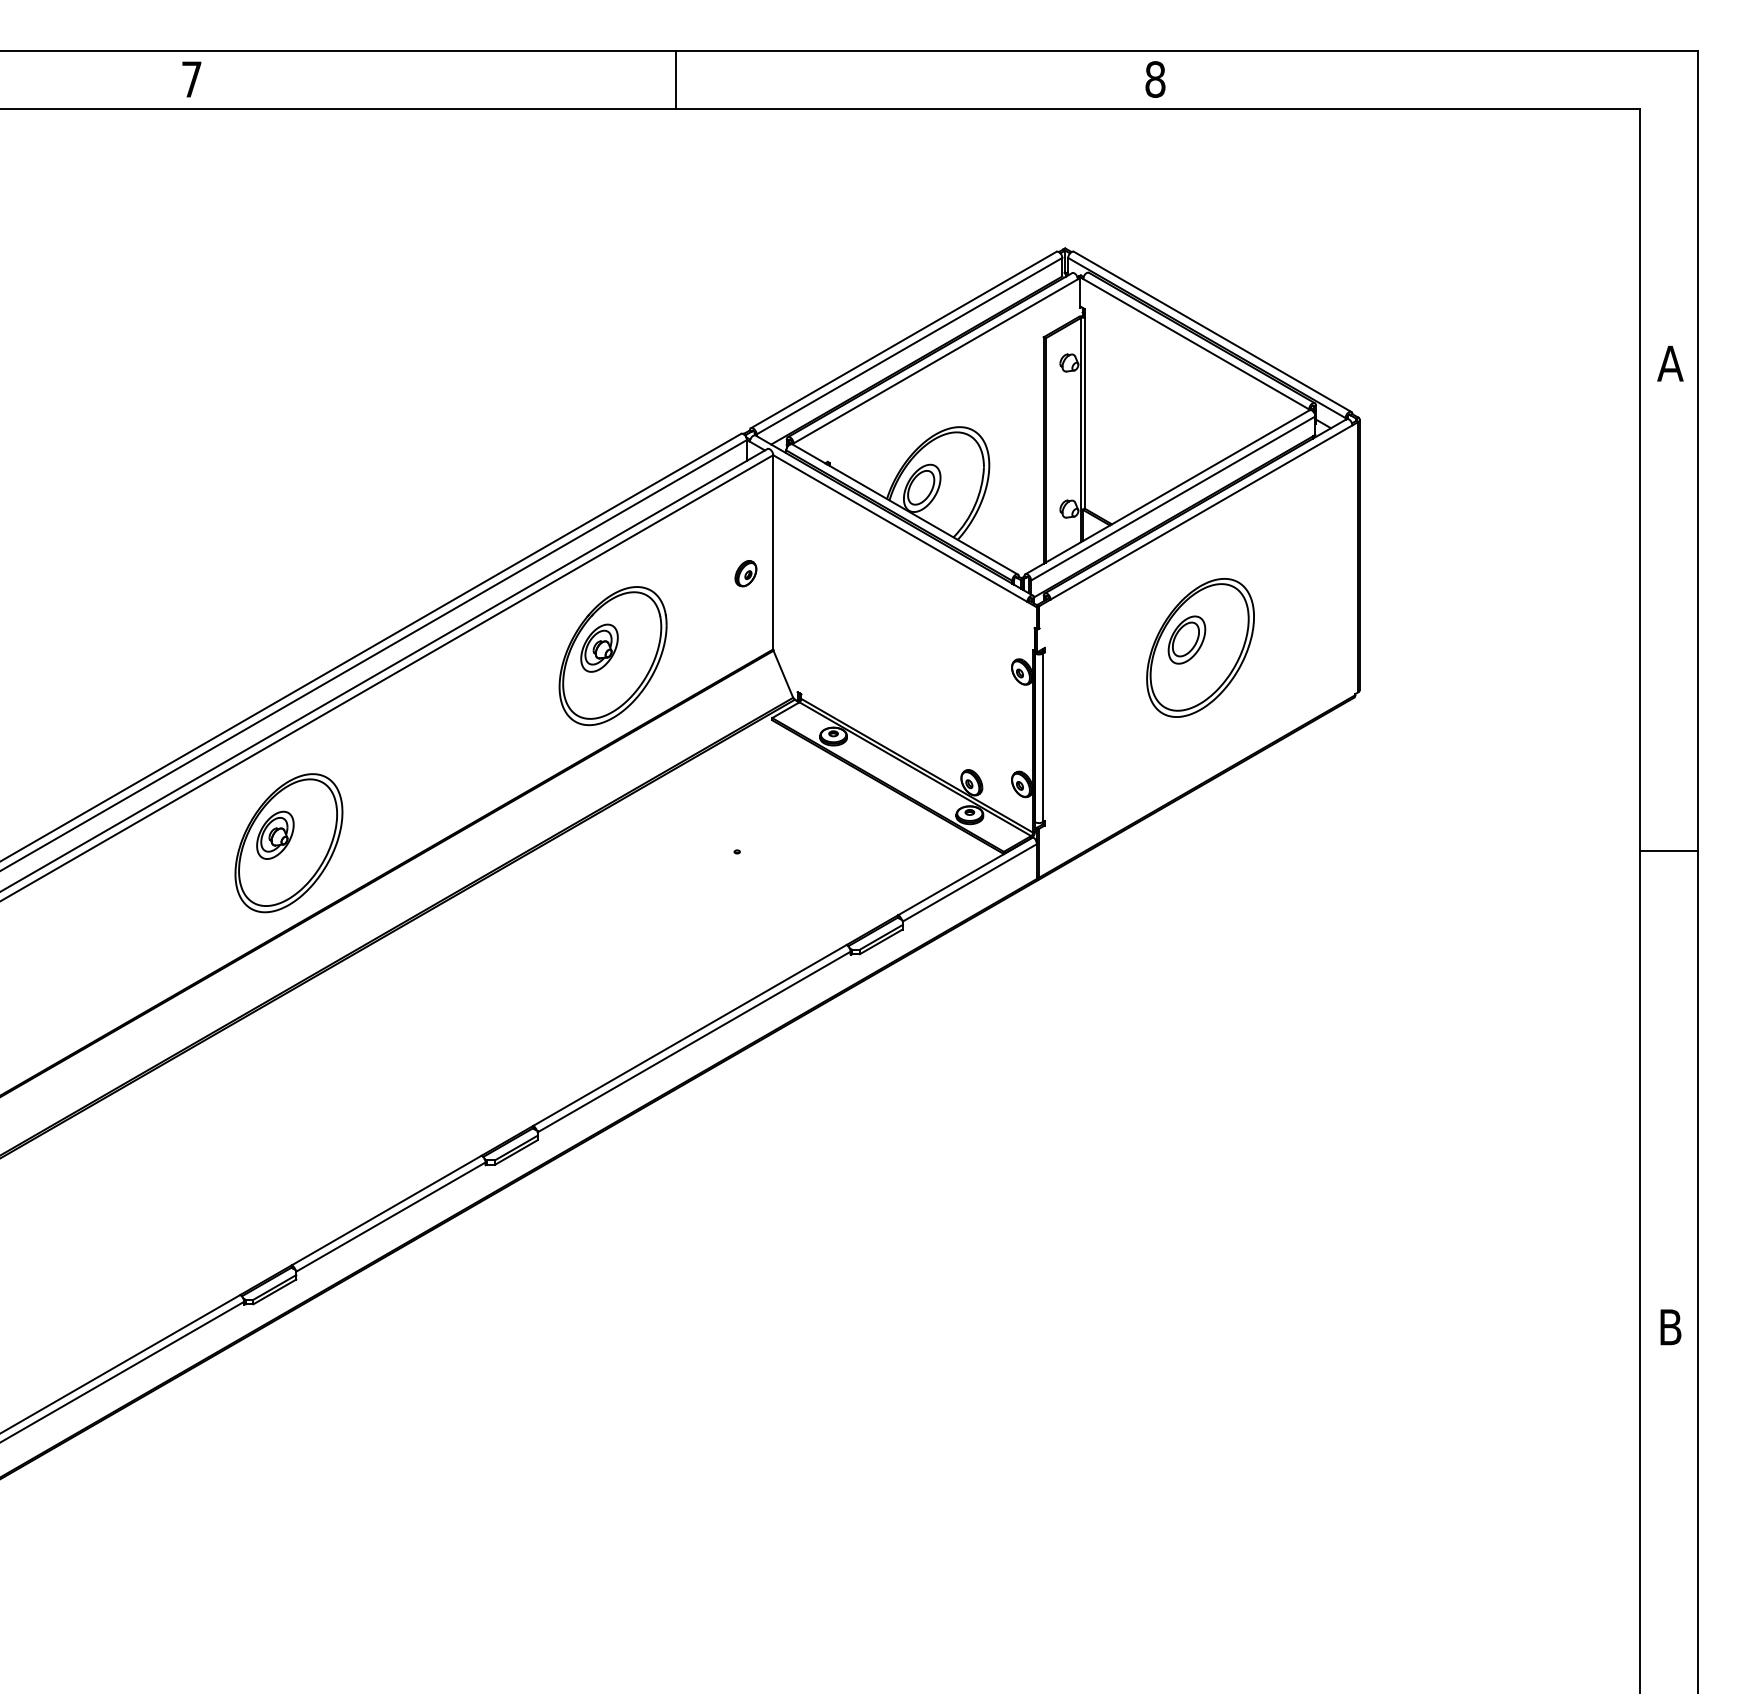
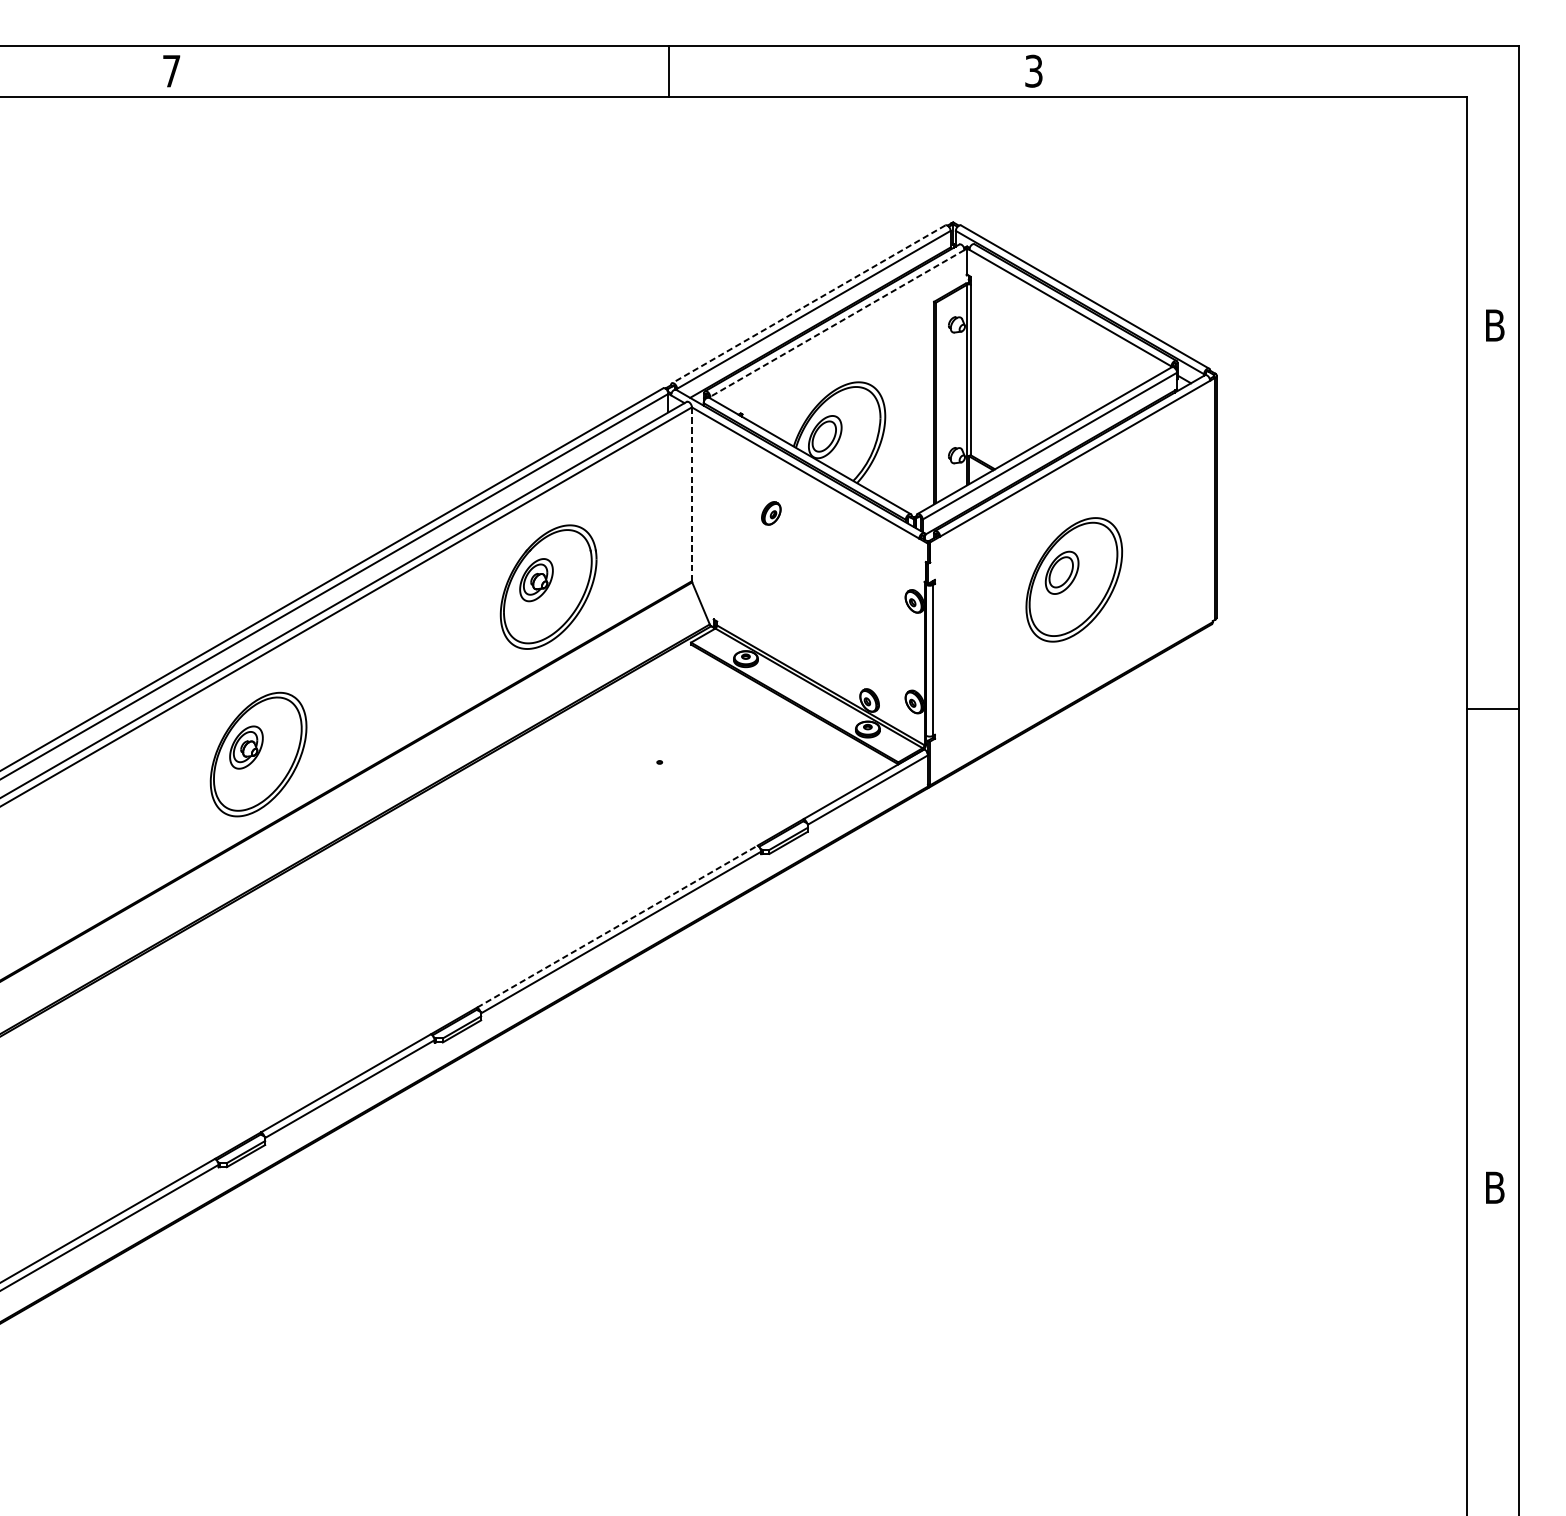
line: (676, 79) -> (669, 71), moved
text: (1155, 79) -> (1033, 71), 8 -> 3
line: (903, 340) -> (808, 304), solid -> dashed
line: (935, 361) -> (837, 323), solid -> dashed
text: (1670, 363) -> (1494, 325), A -> B
line: (773, 551) -> (692, 493), solid -> dashed
part: (745, 573) -> (770, 513), moved
line: (1668, 850) -> (1493, 709), moved
line: (690, 1035) -> (617, 926), solid -> dashed

